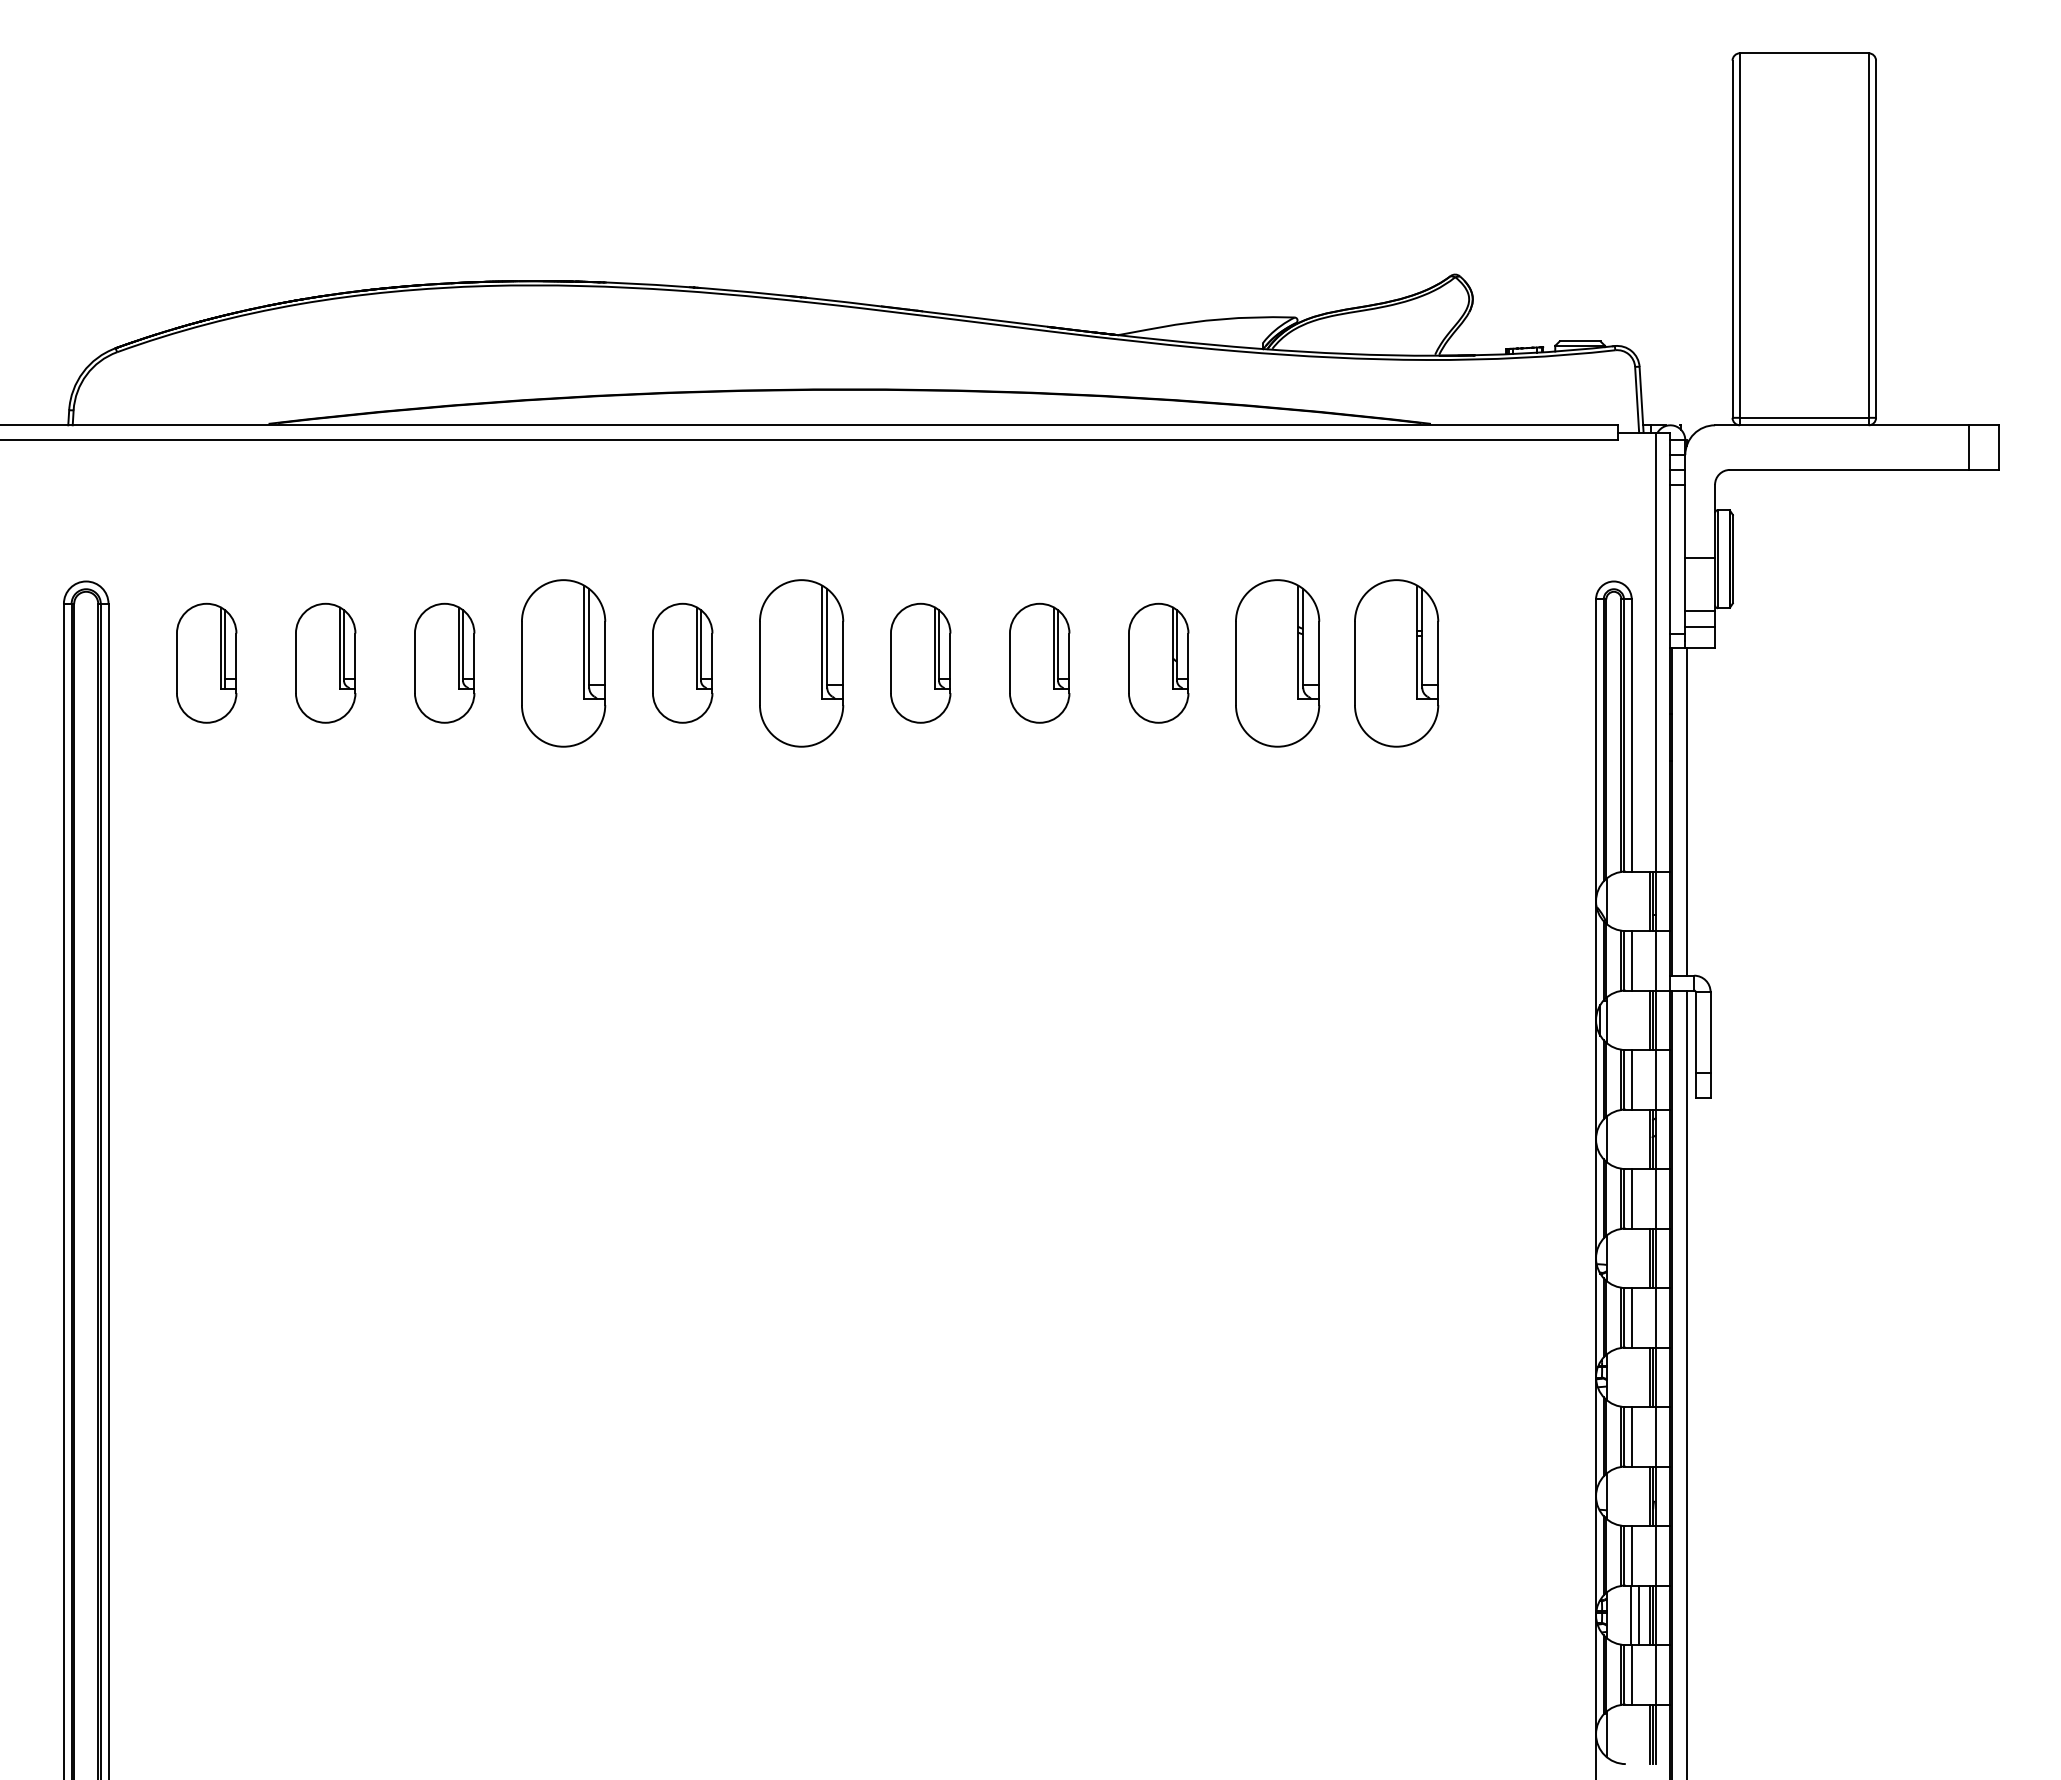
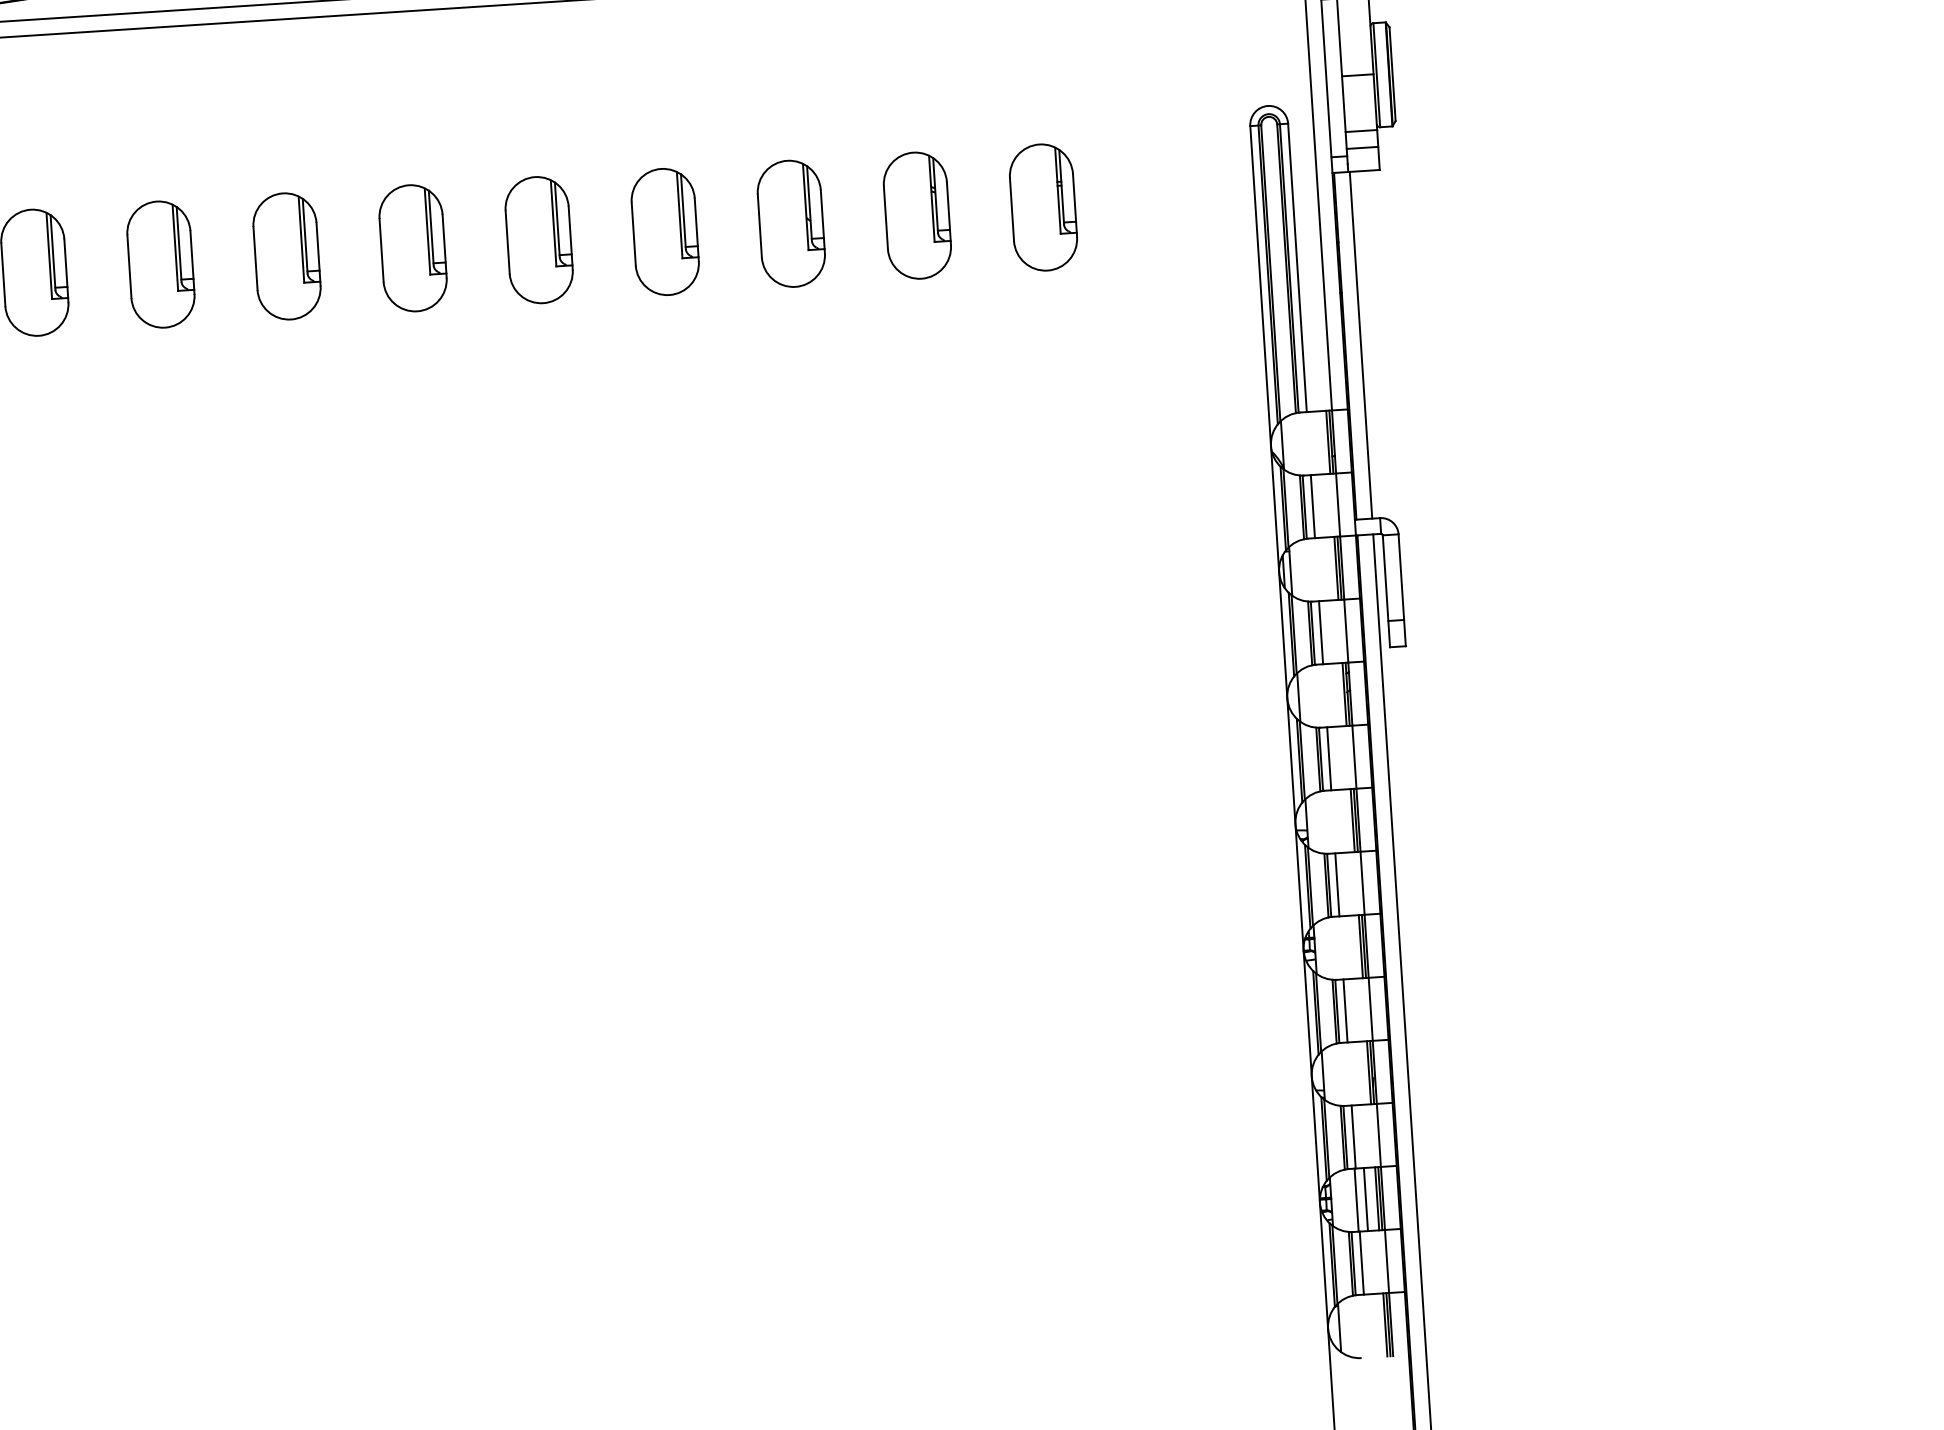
part: (563, 662) -> (160, 263), size x0.71
part: (801, 662) -> (412, 247), size x0.71
part: (1277, 662) -> (917, 214), size x0.71
part: (1396, 662) -> (1043, 206), size x0.71

